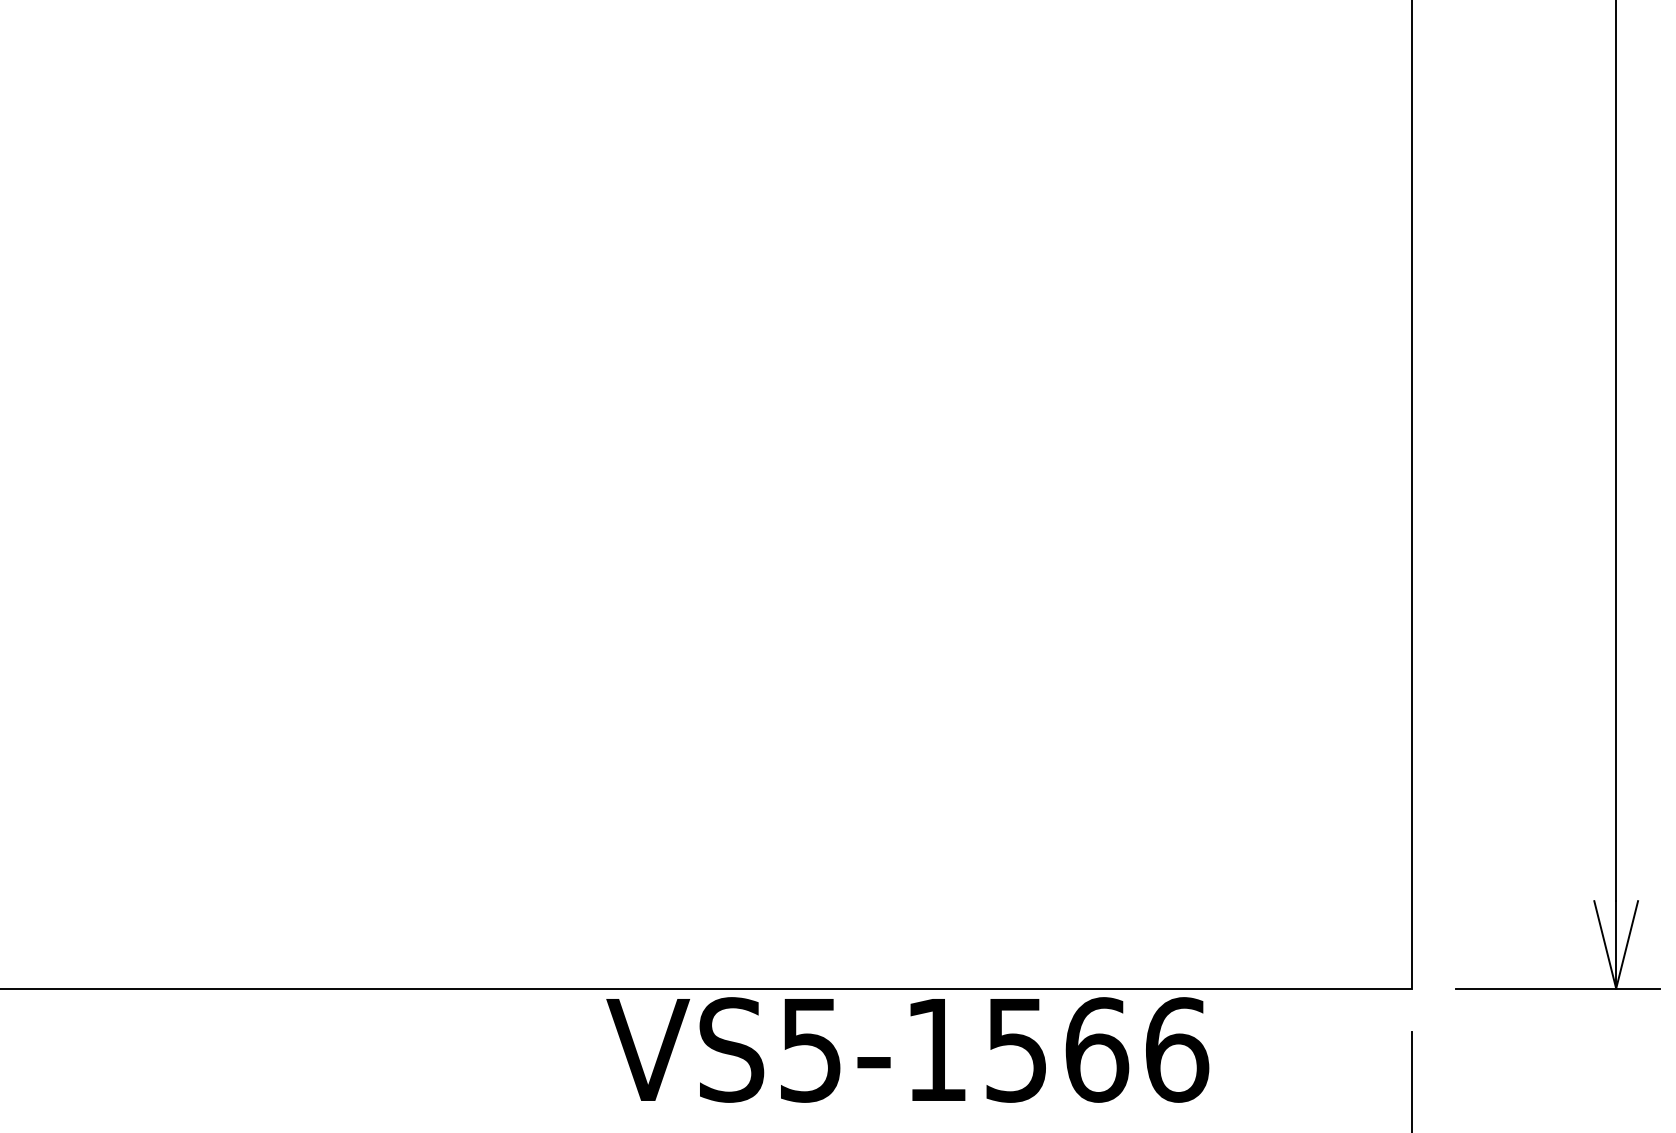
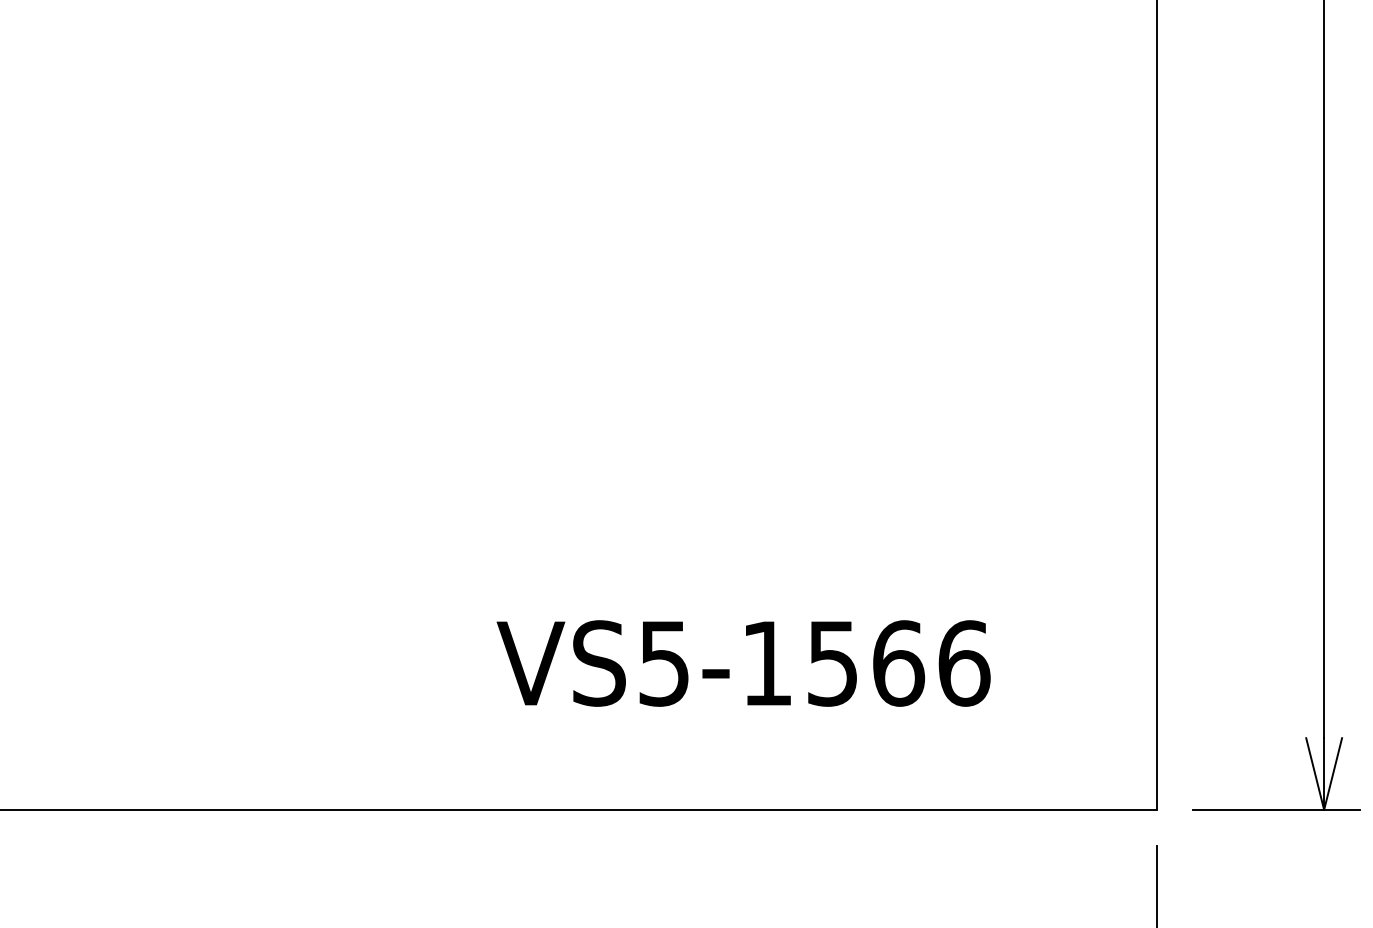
text: (907, 1049) -> (743, 663), moved

